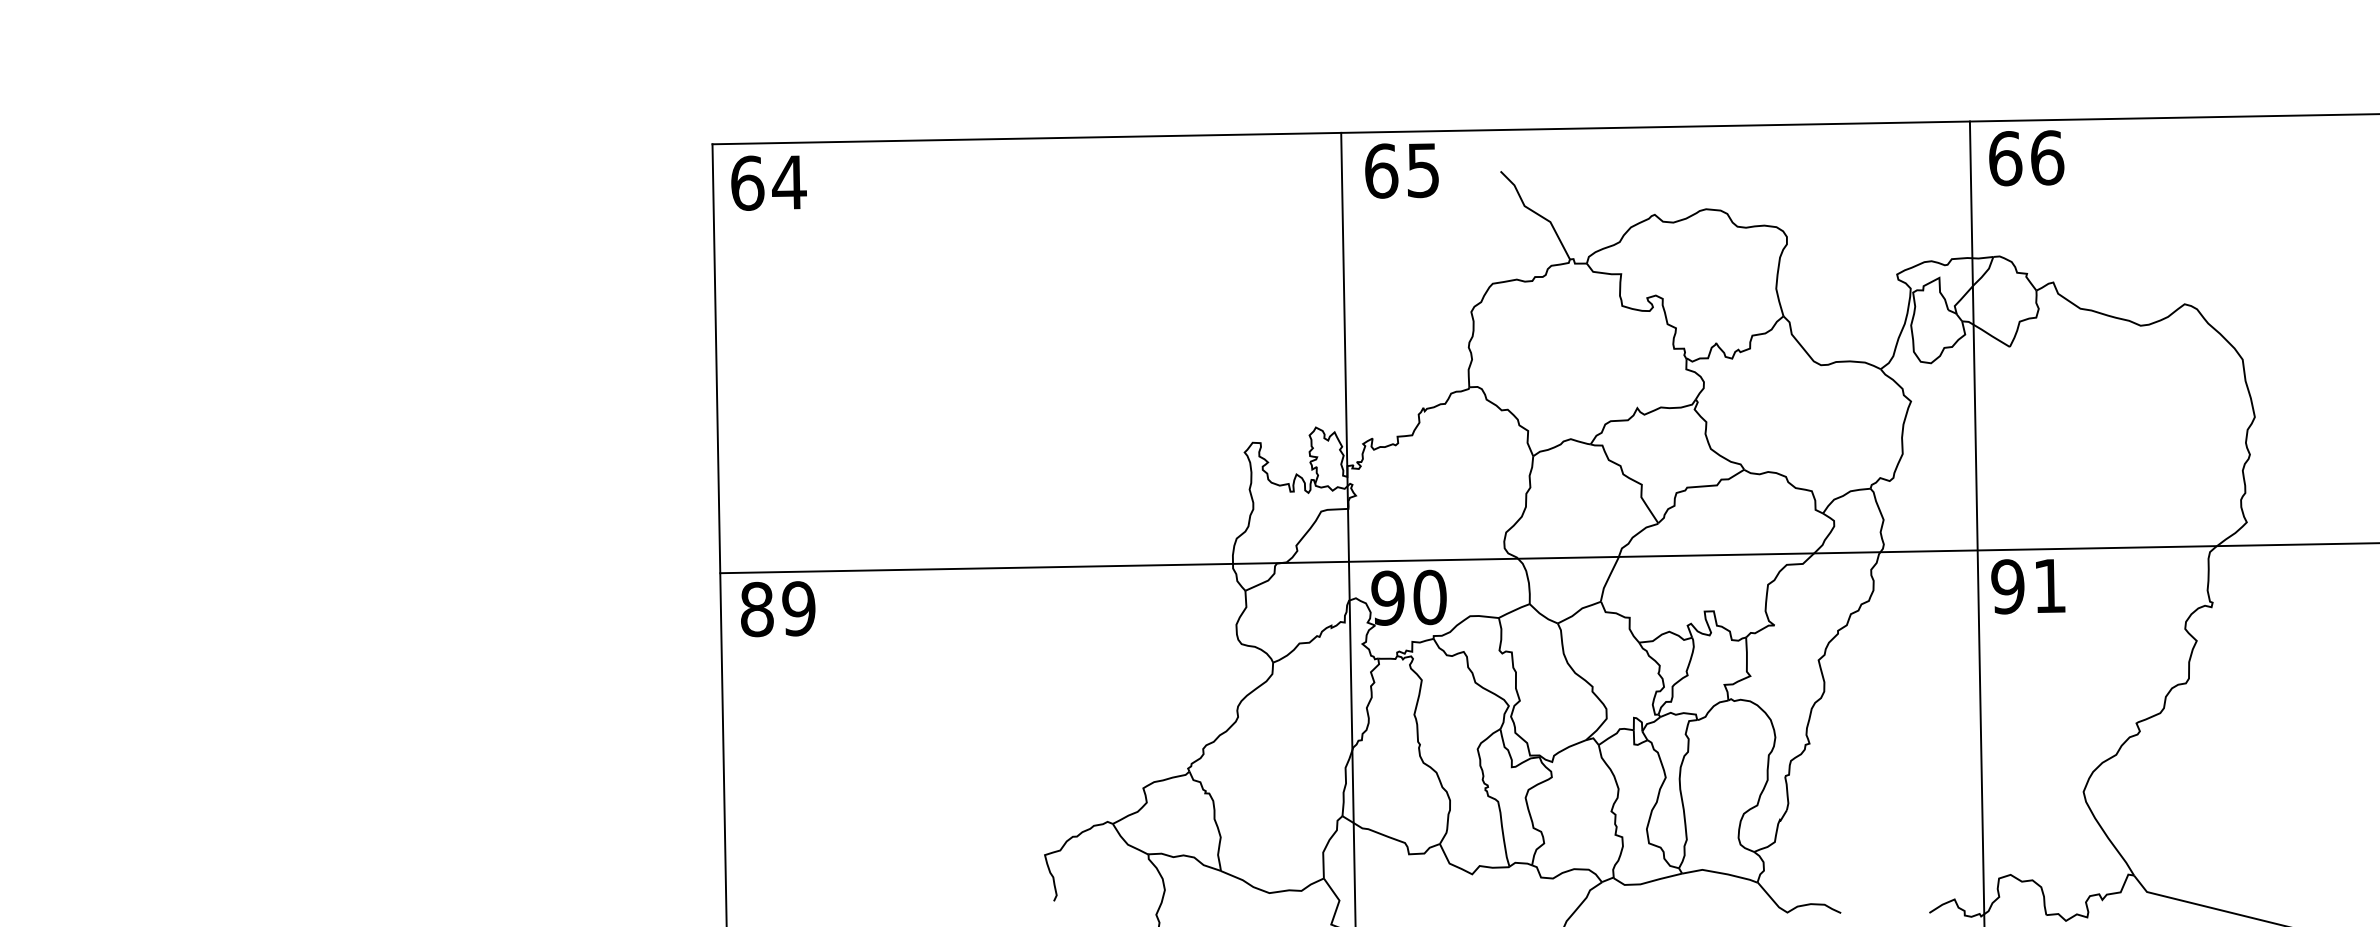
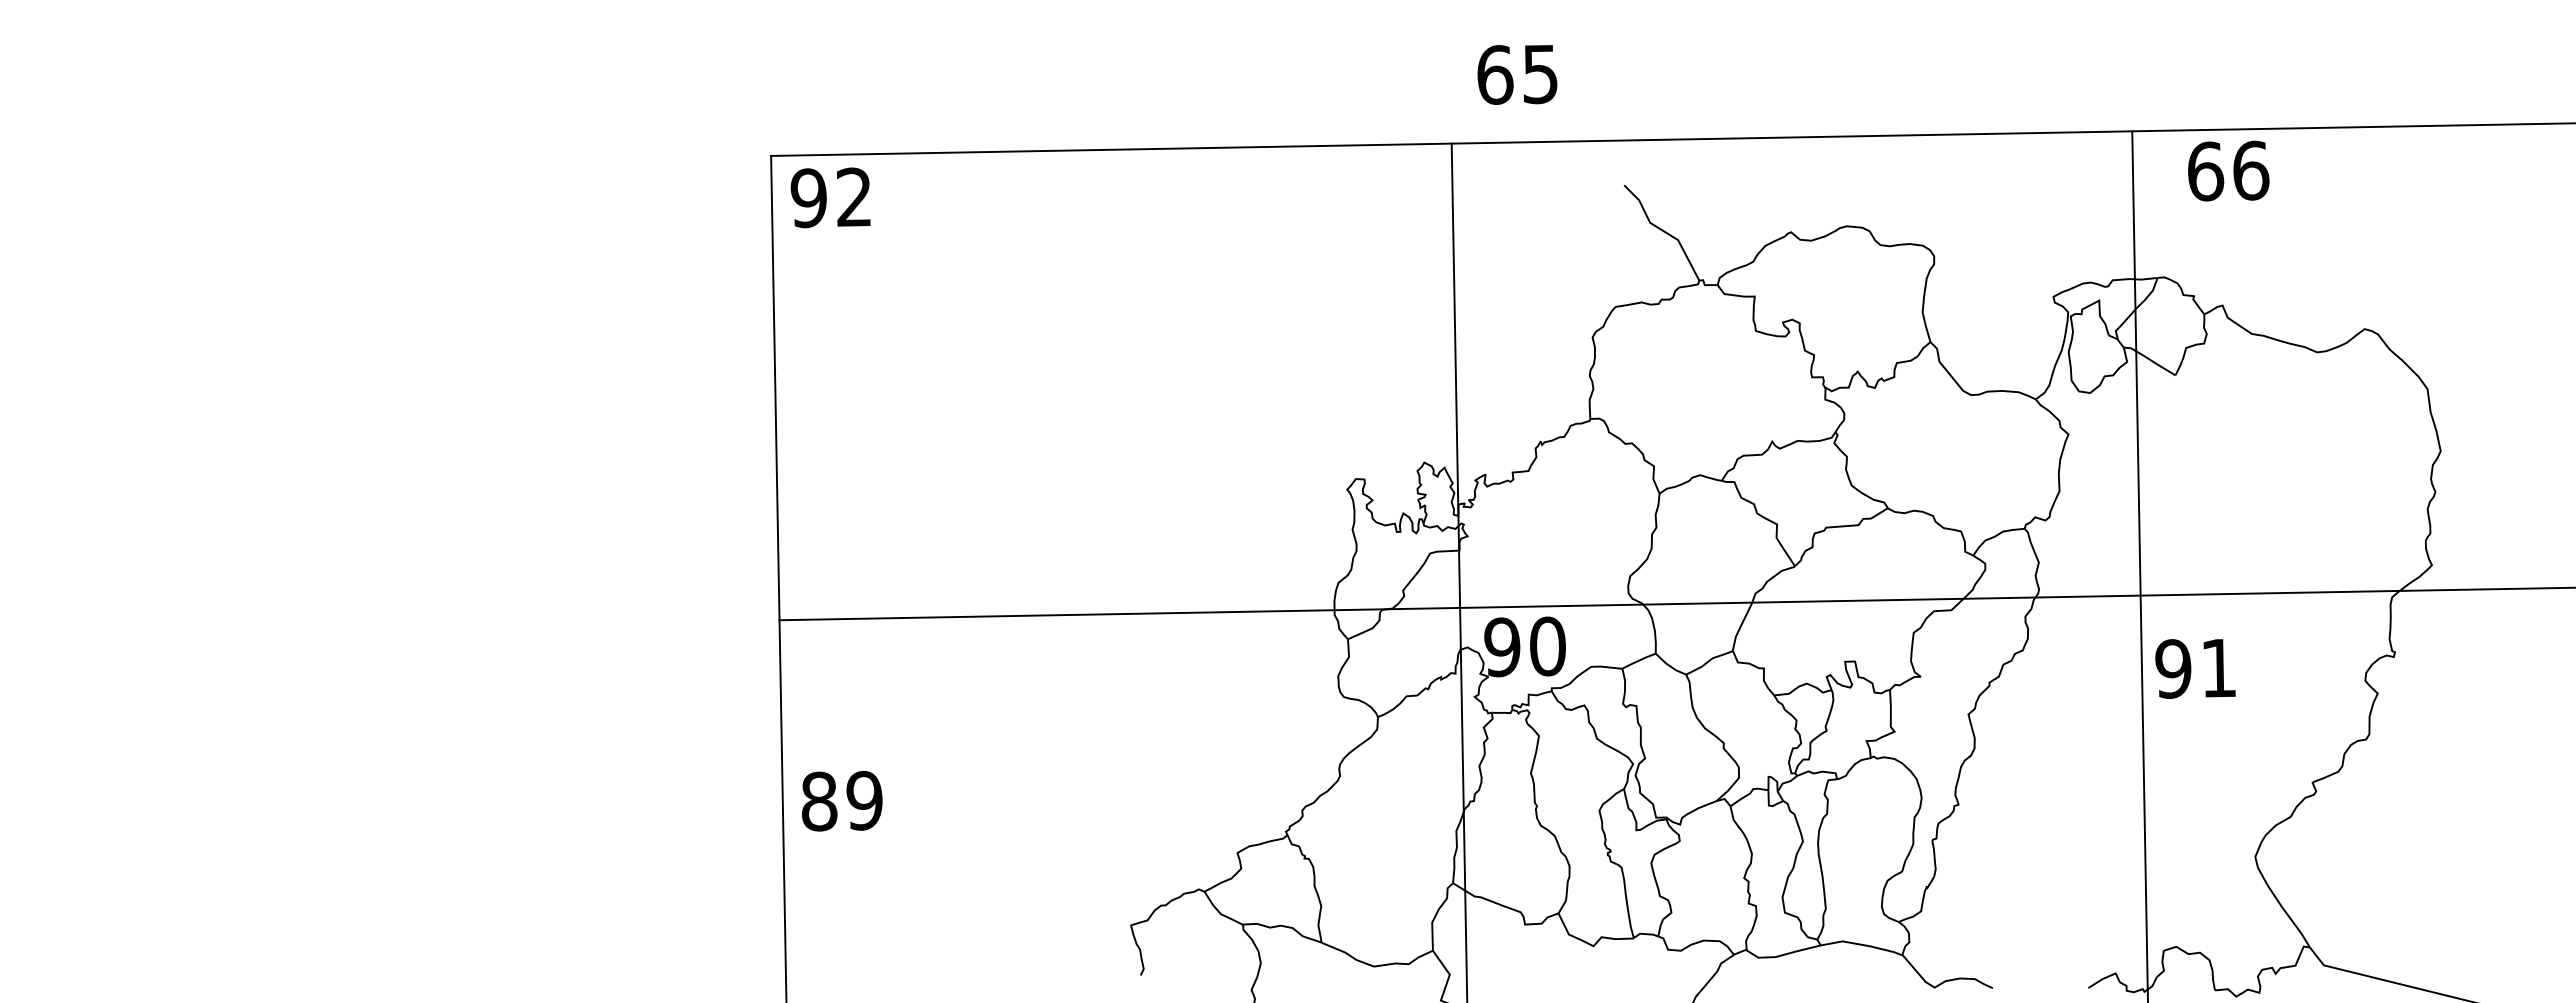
text: (2026, 157) -> (2228, 170), moved
text: (1402, 170) -> (1517, 74), moved
text: (768, 182) -> (831, 197), 64 -> 92
text: (2028, 586) -> (2195, 668), moved
text: (778, 608) -> (842, 800), moved

